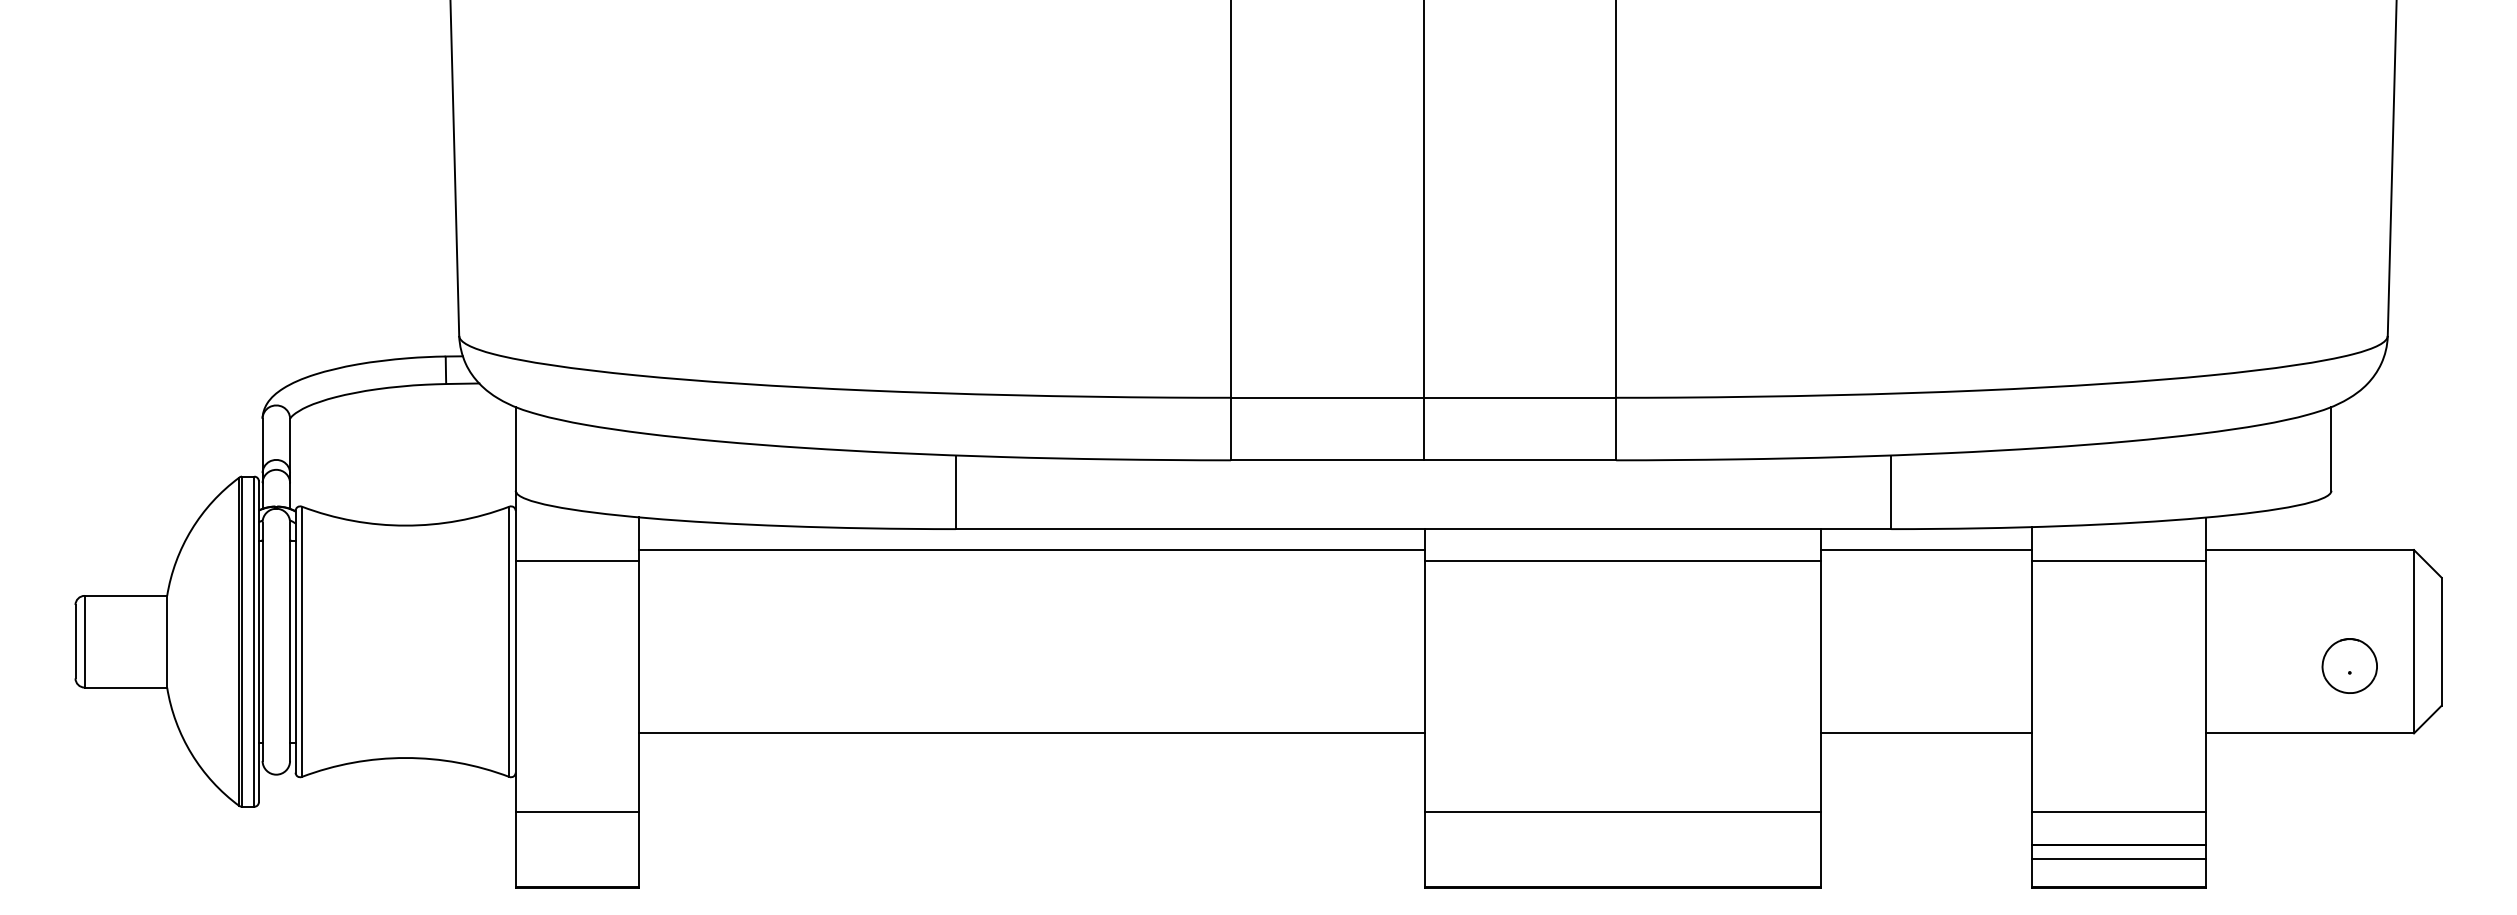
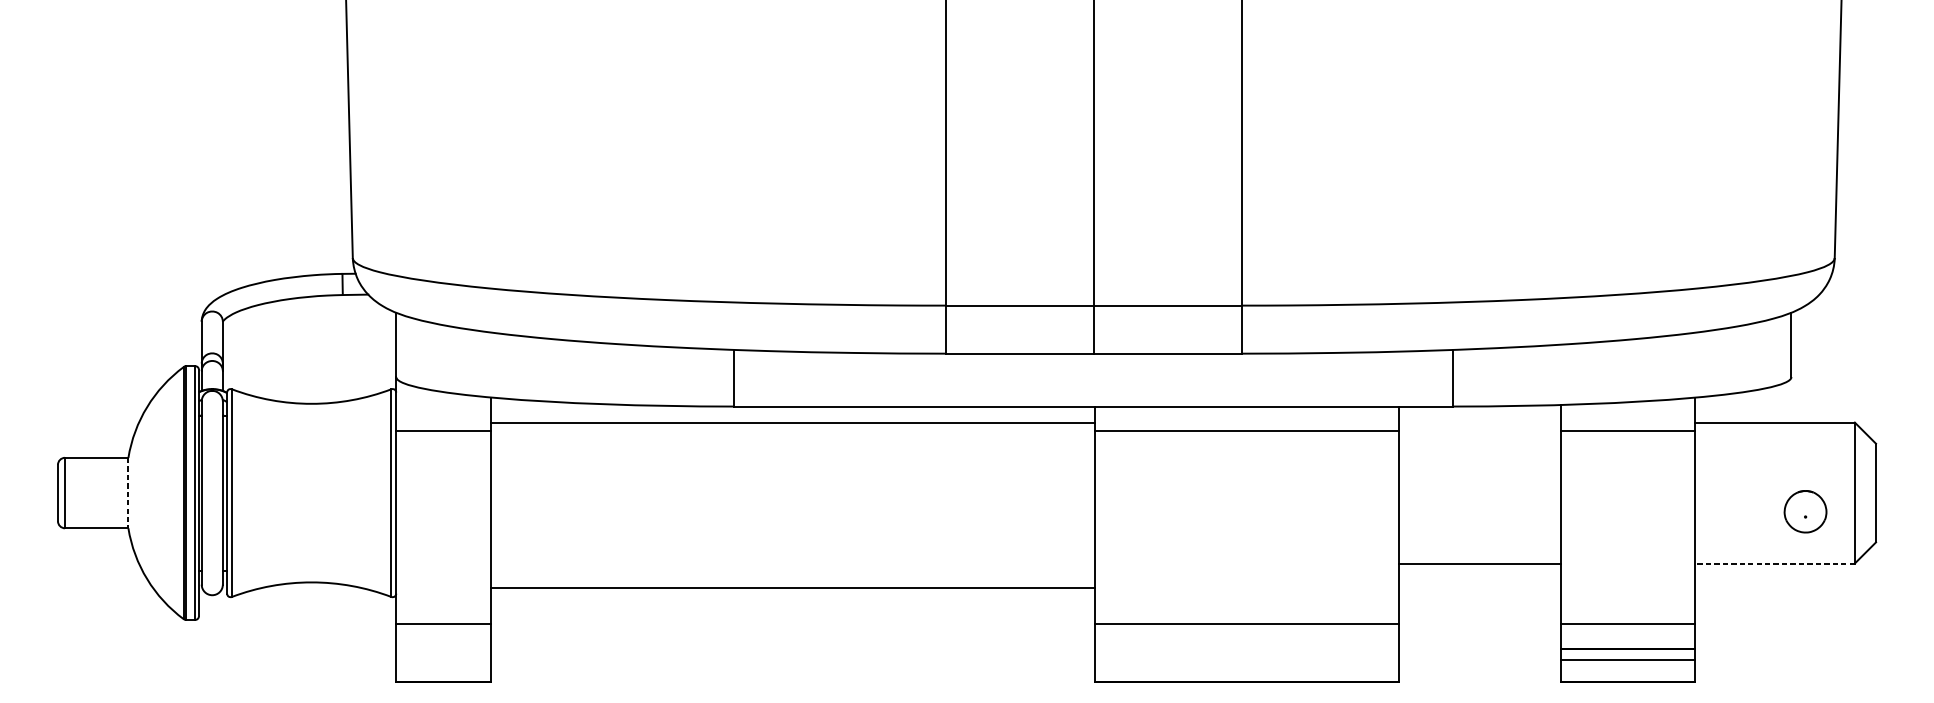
line: (1925, 550) -> (1479, 422), removed
line: (167, 641) -> (128, 492), solid -> dashed
line: (1031, 733) -> (792, 588), moved
line: (2309, 733) -> (1774, 563), solid -> dashed

